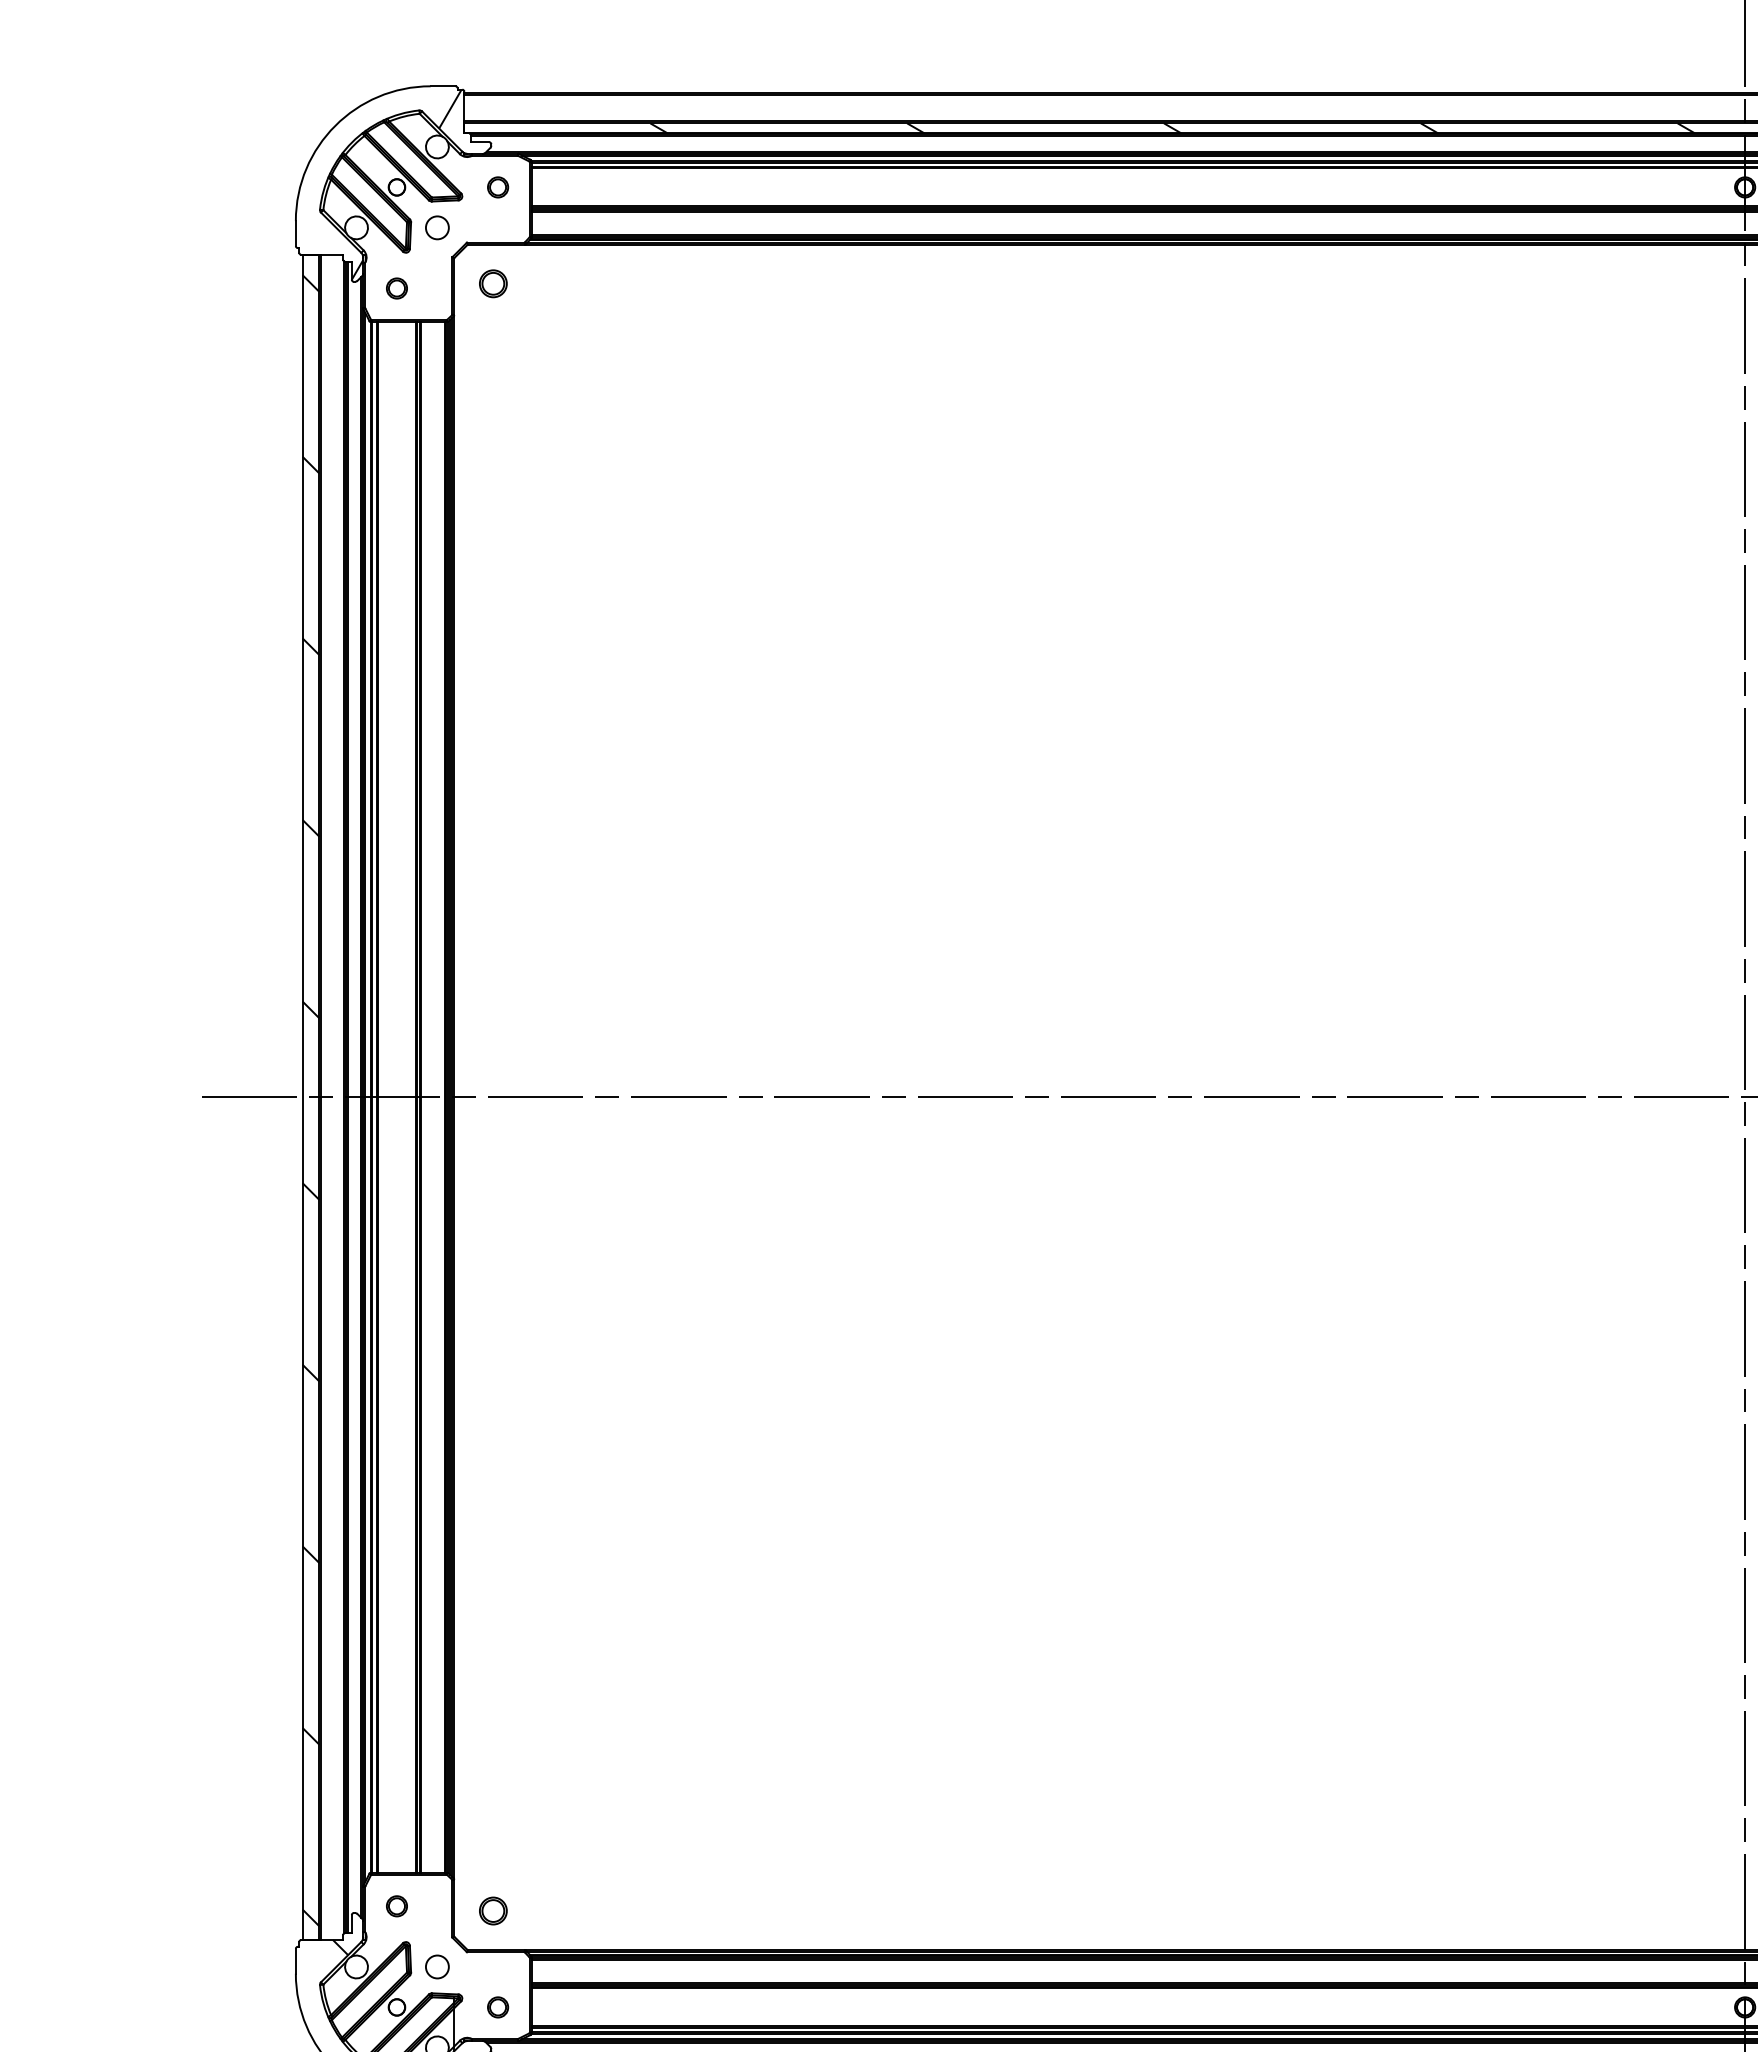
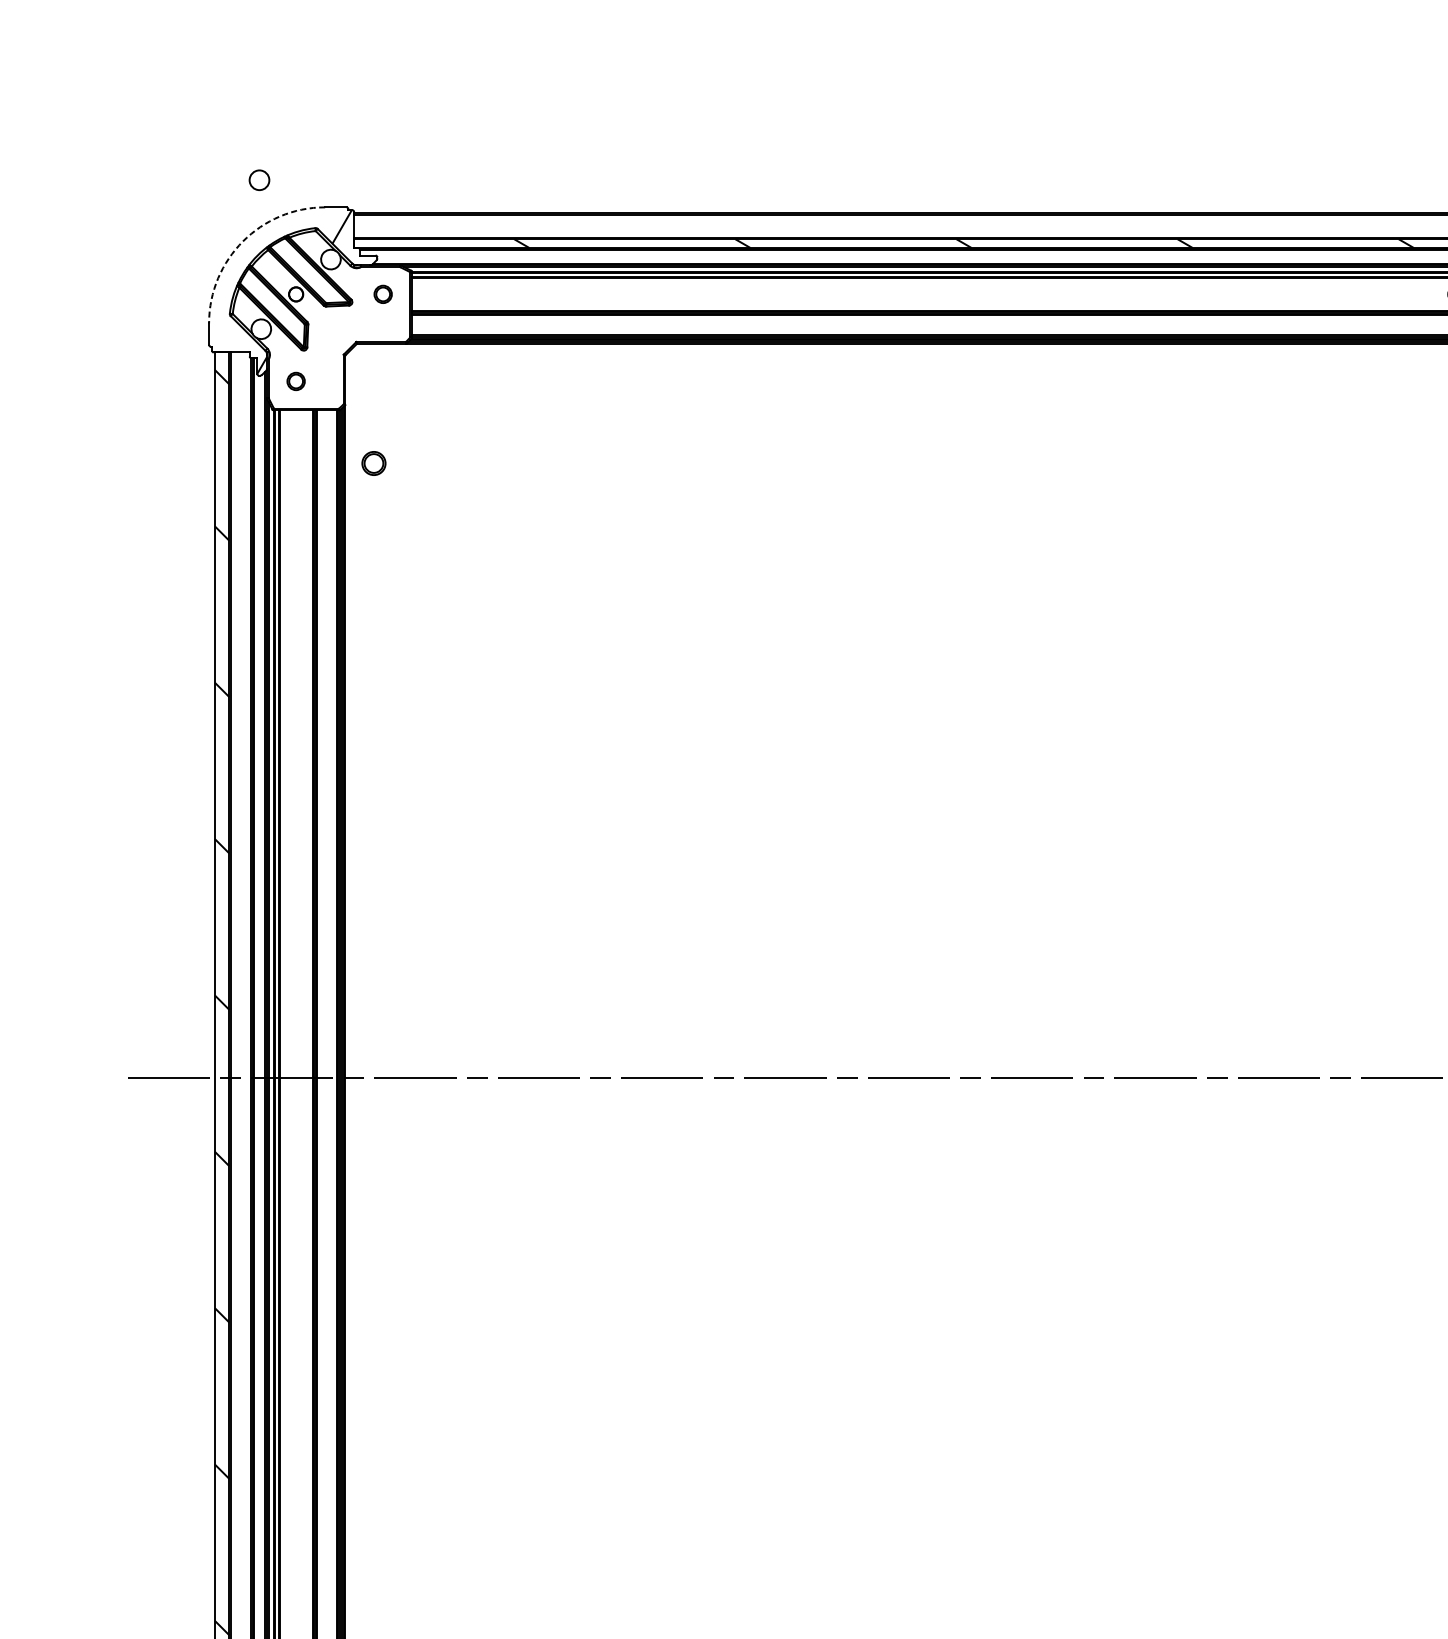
arc: (335, 125) -> (243, 241), solid -> dashed
circle: (437, 227) -> (259, 179), moved
part: (493, 283) -> (374, 463), moved

